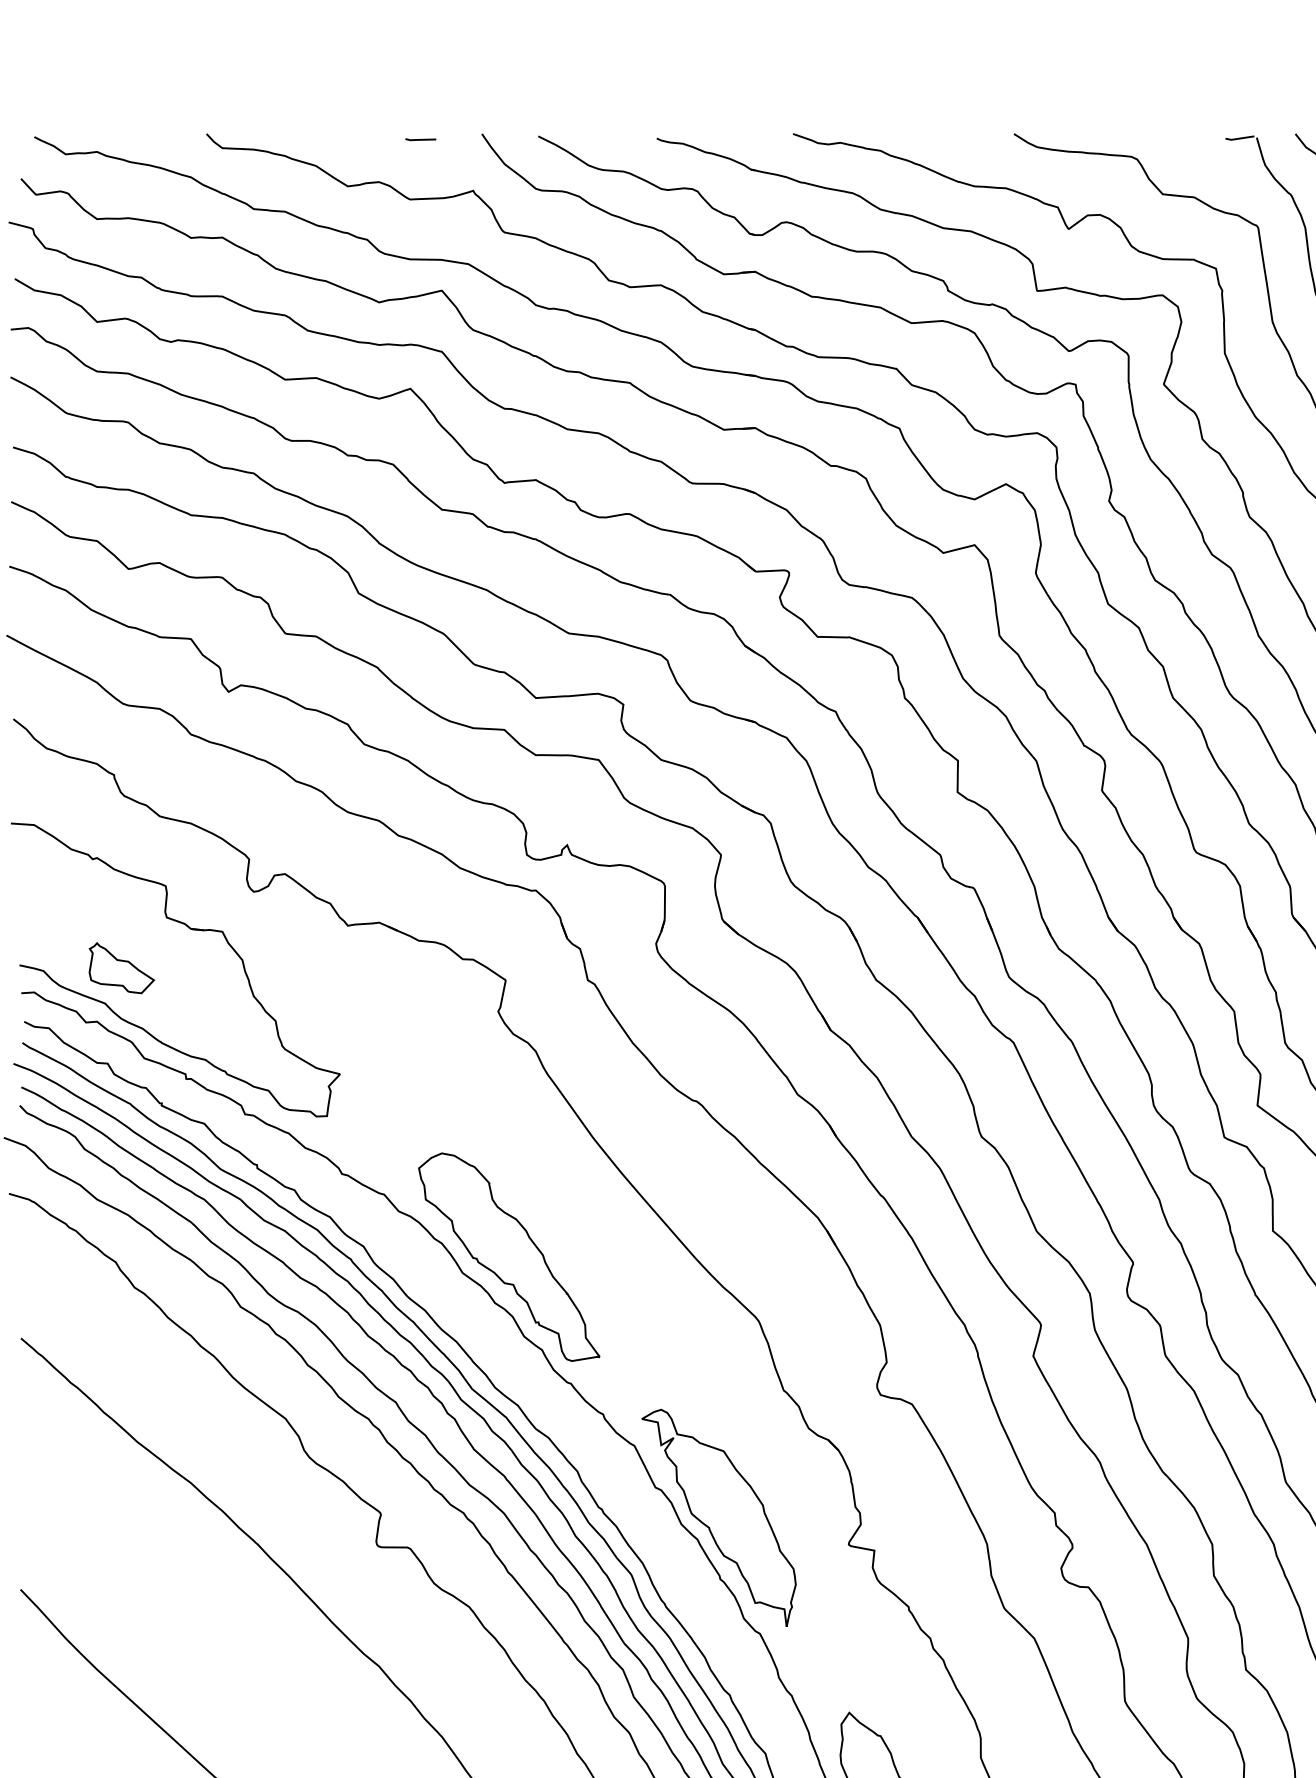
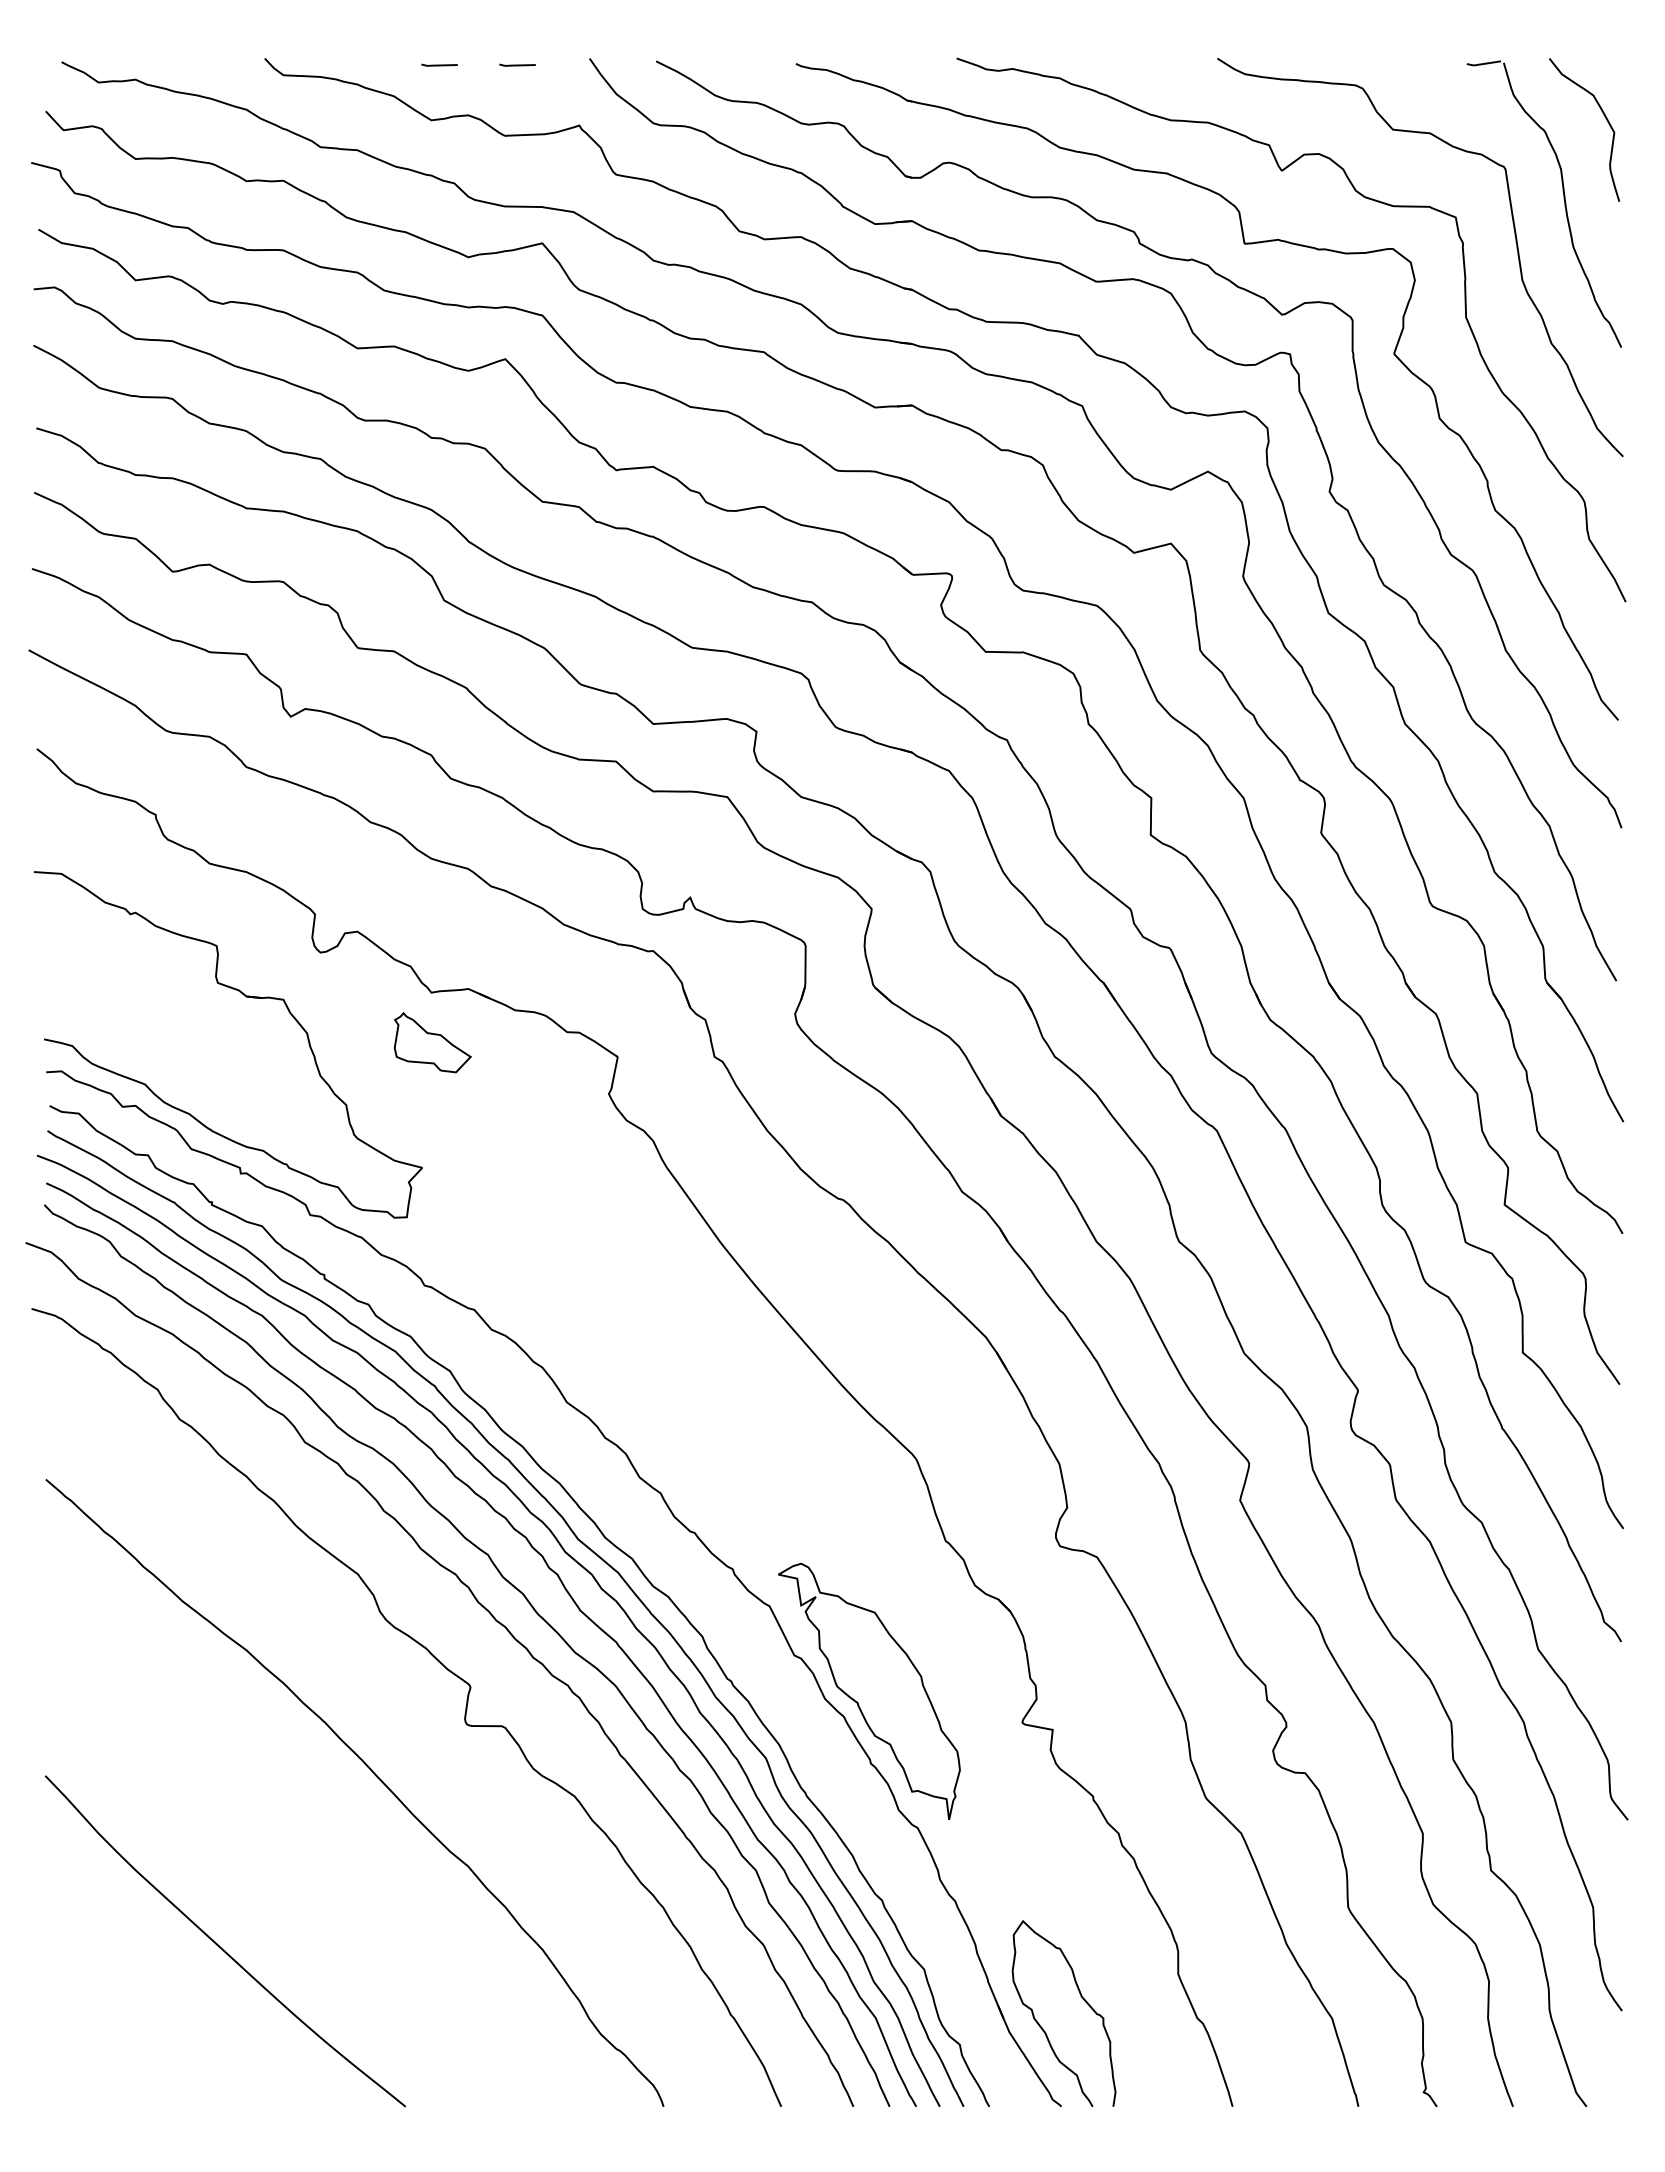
line: (354, 139) -> (439, 64), added
part: (121, 967) -> (432, 1042), moved
part: (508, 1257) -> (621, 1383), removed

